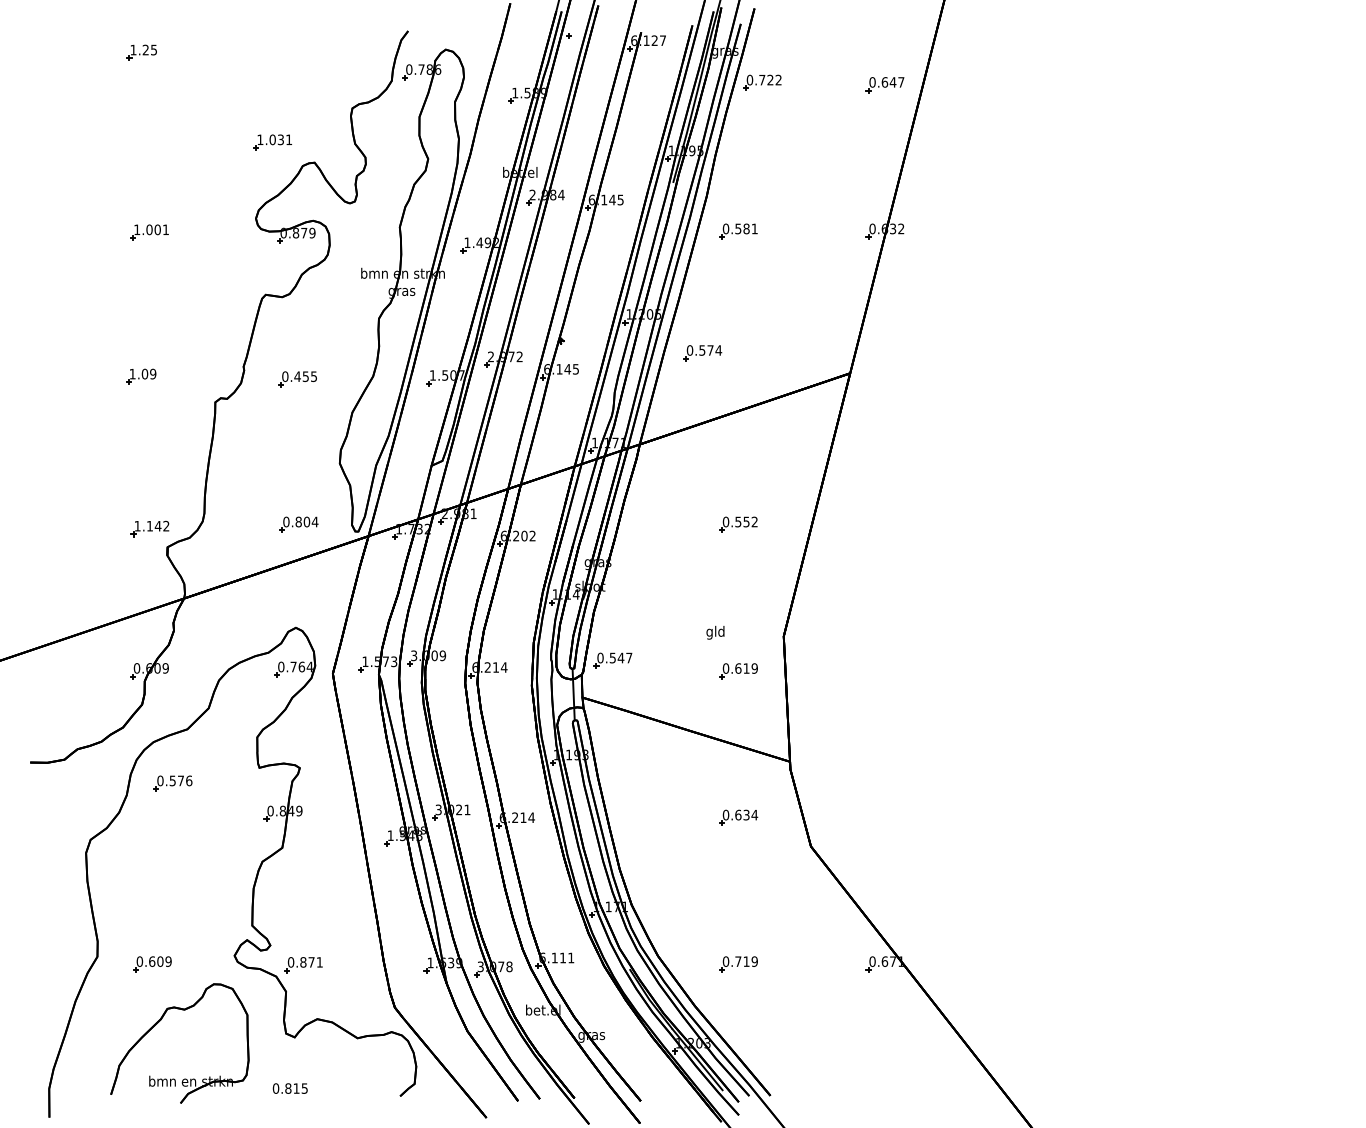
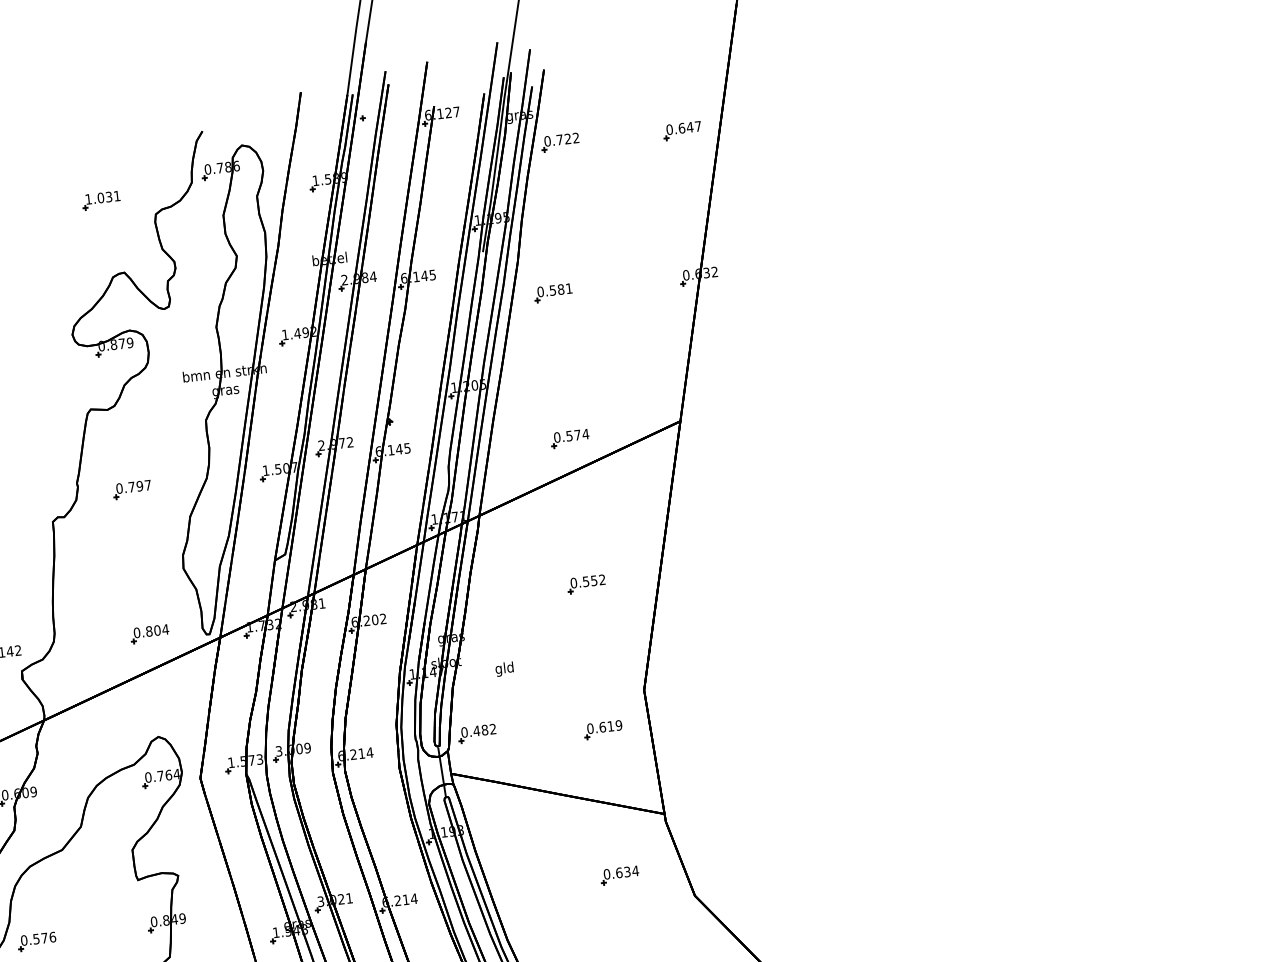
part: (272, 142) -> (100, 200), moved
part: (702, 353) -> (569, 439), moved
text: (305, 376) -> (139, 486), 0.455 -> 0.797
text: (715, 632) -> (504, 668), moved
text: (620, 657) -> (484, 729), 0.547 -> 0.482
part: (172, 783) -> (36, 941), moved

